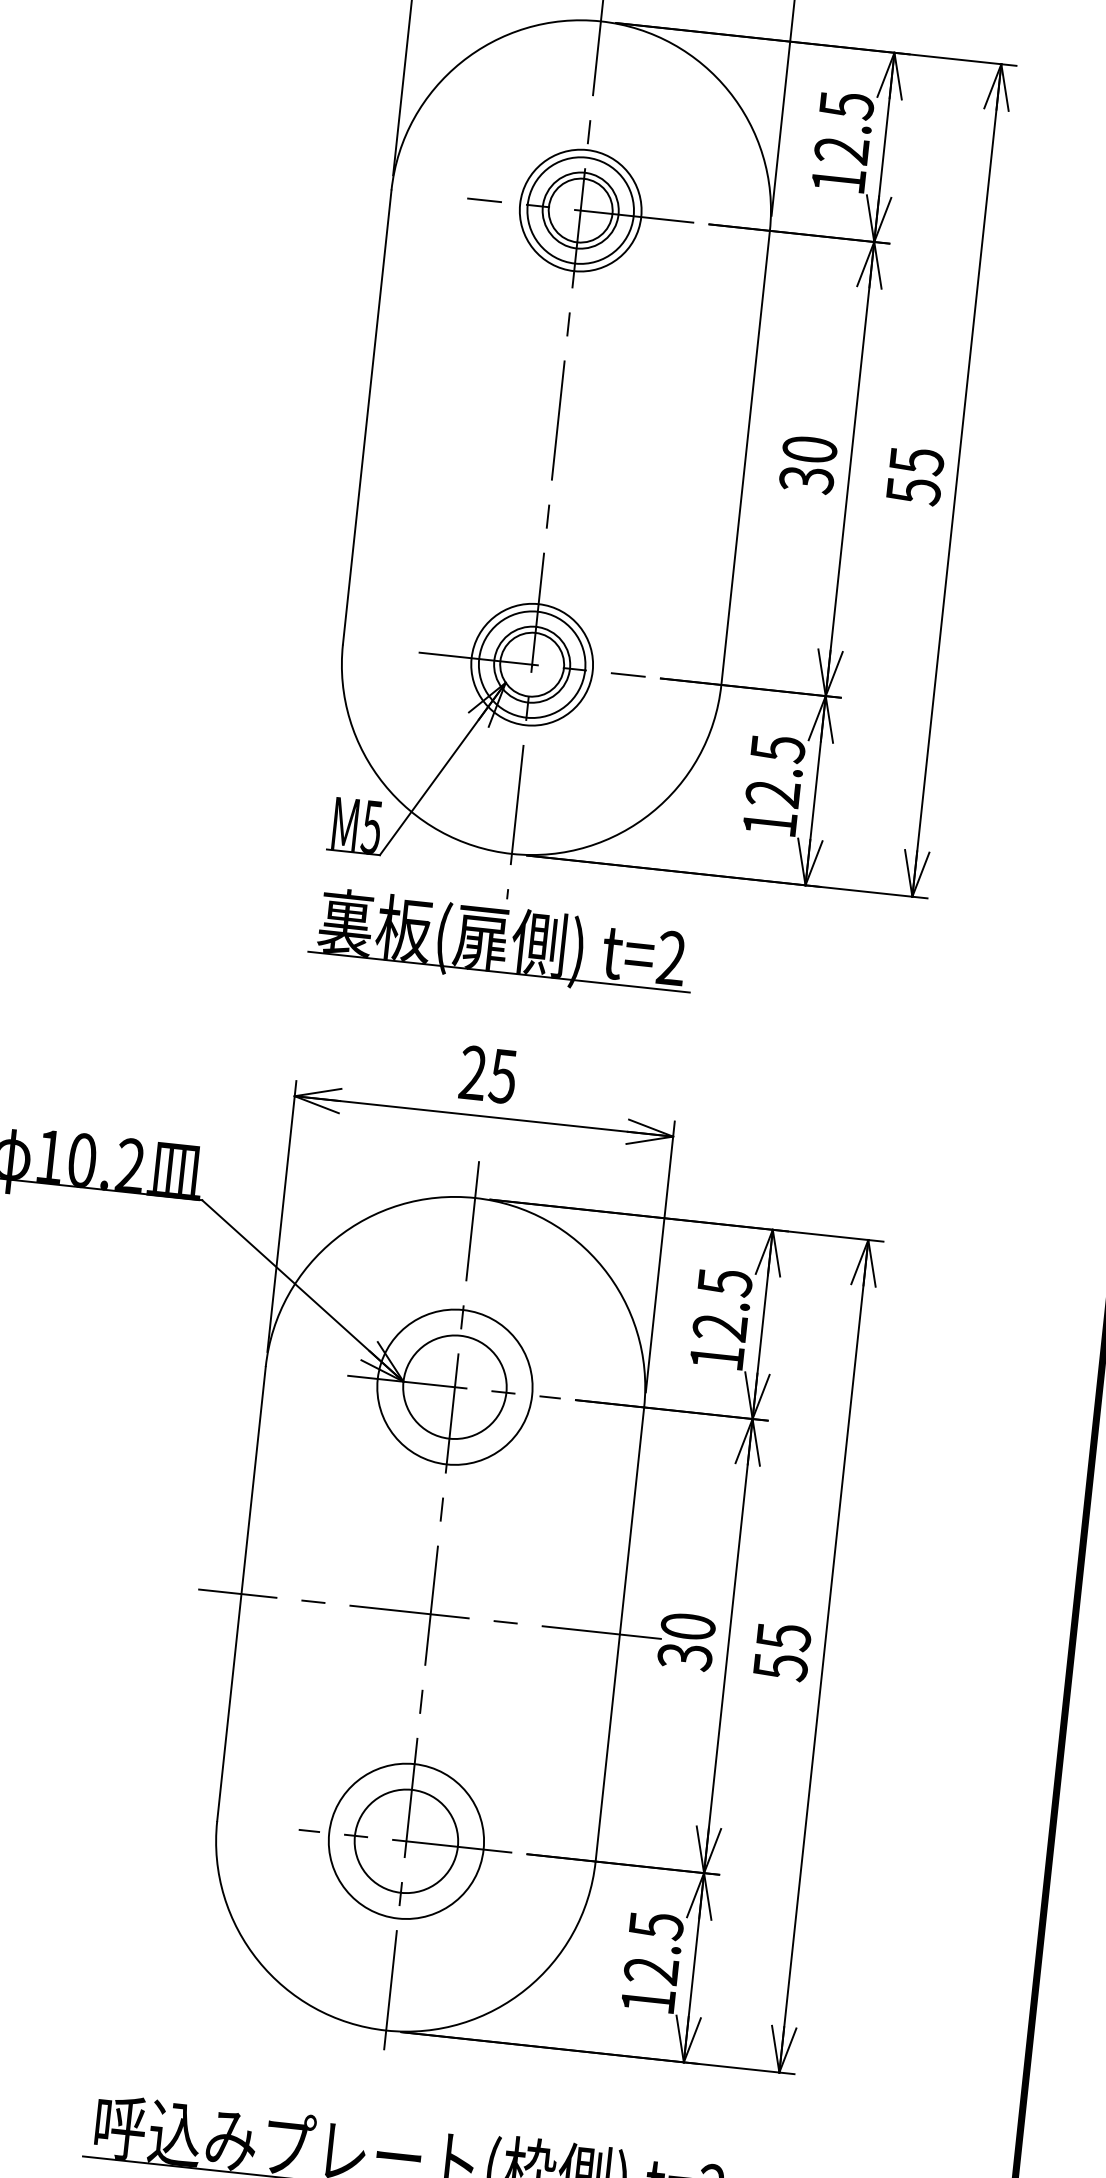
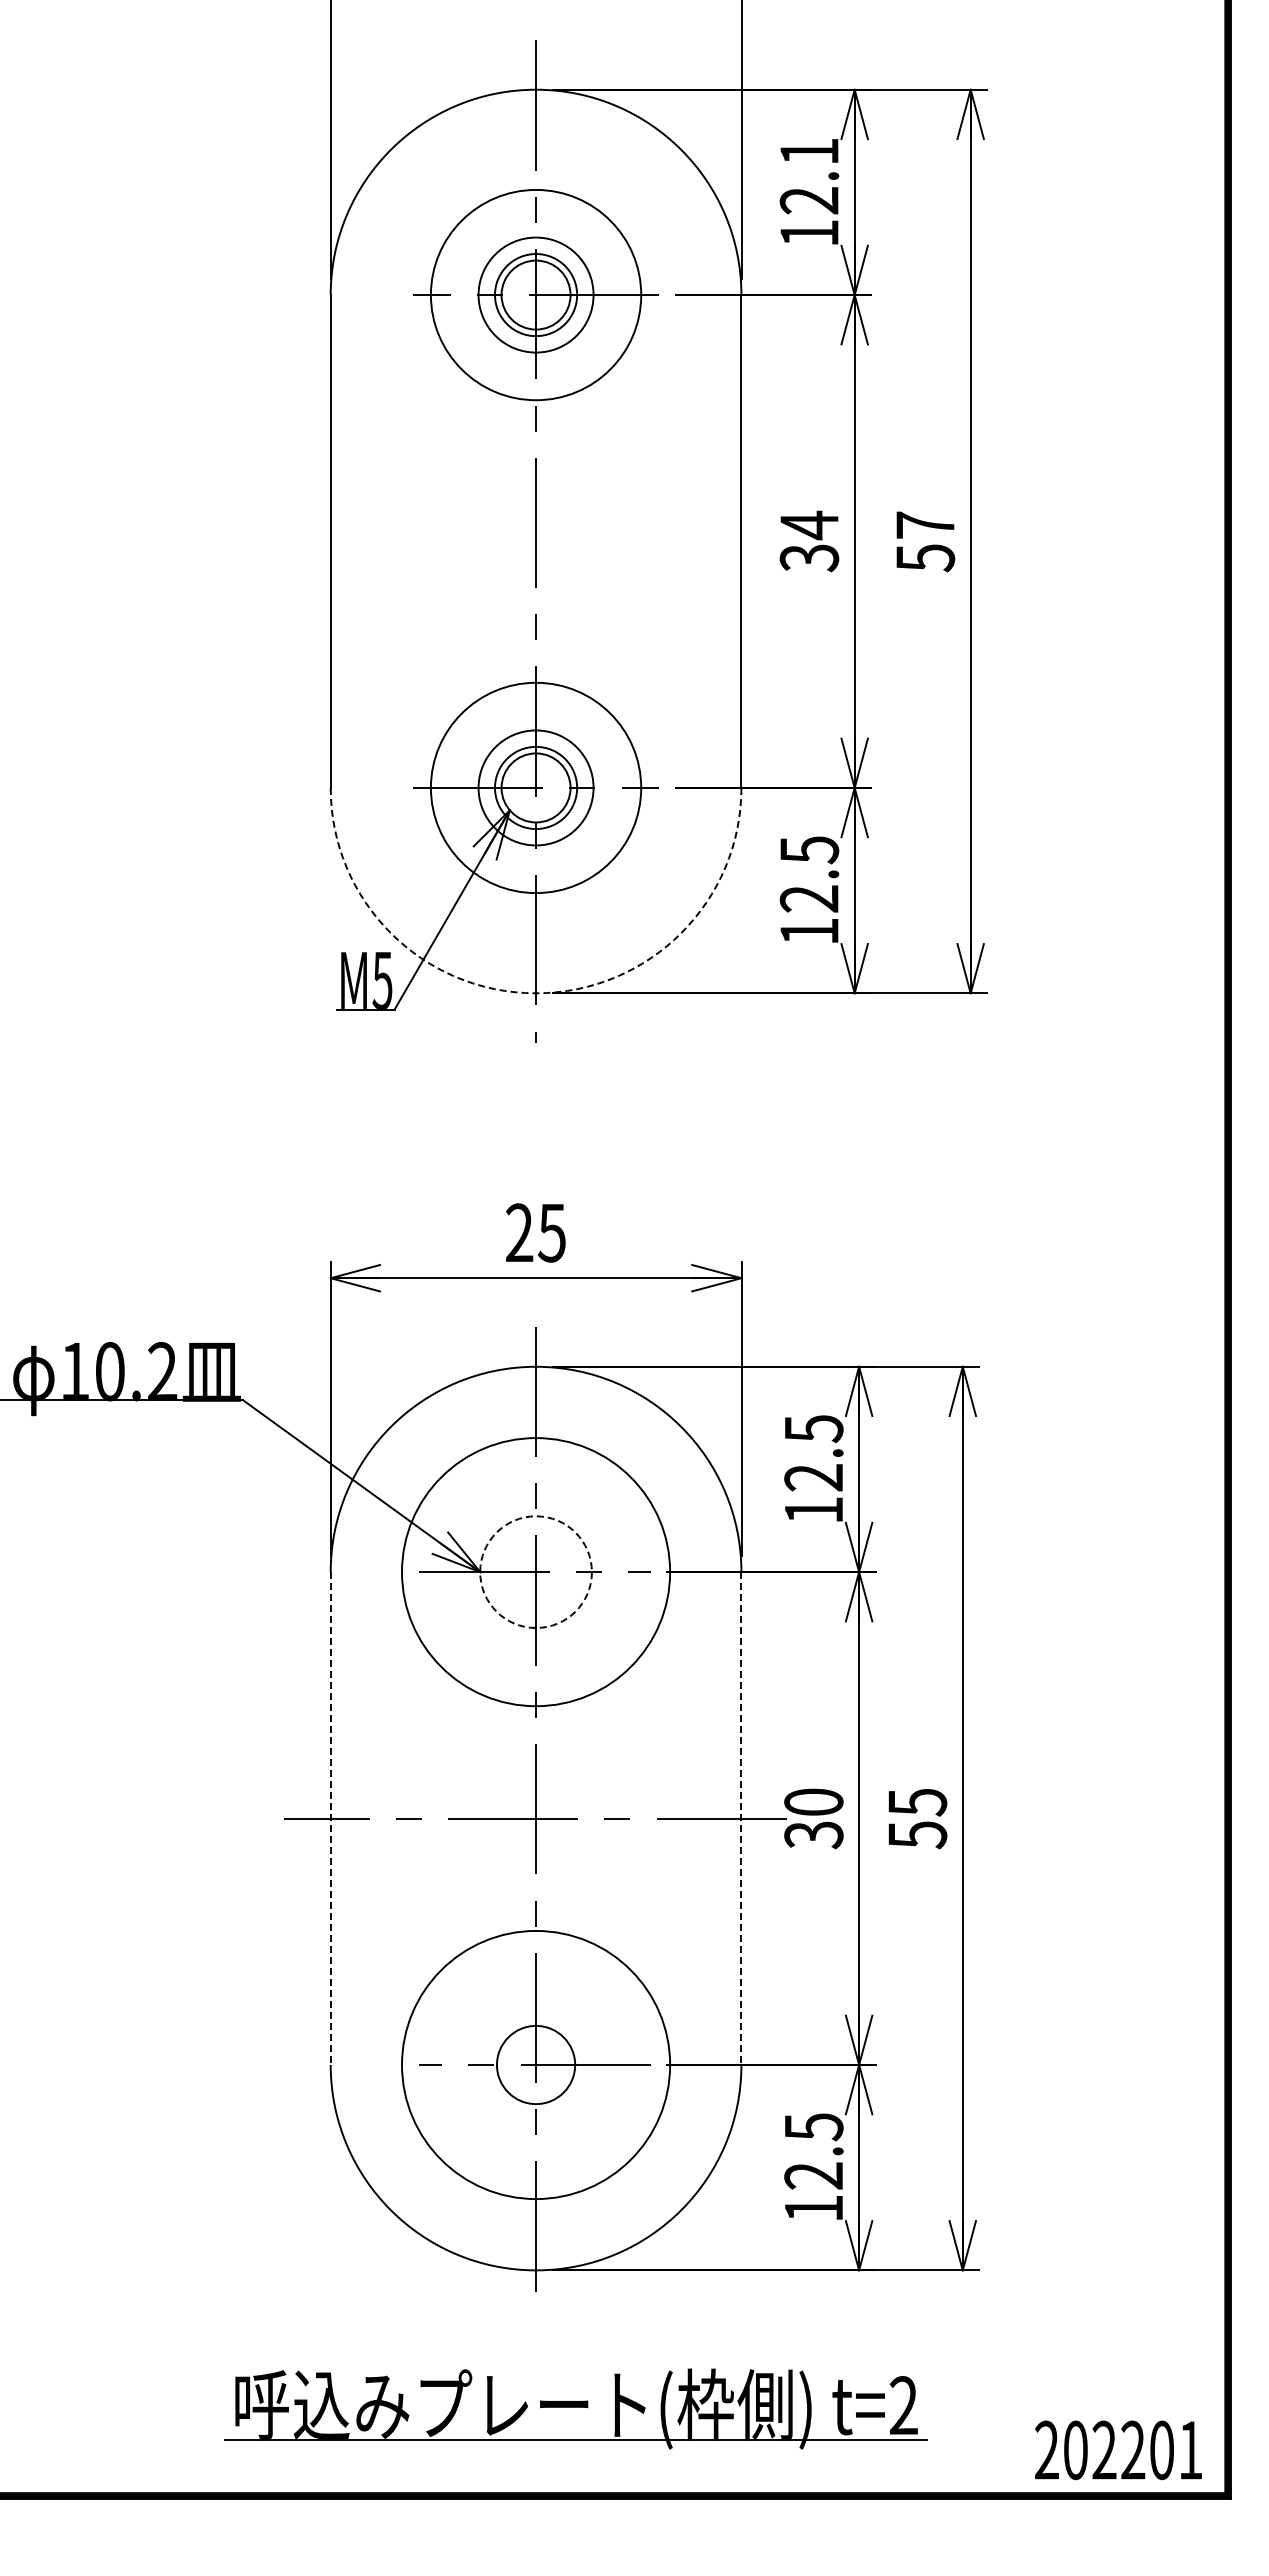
text: (846, 106) -> (809, 152), 12.5 -> 12.1
circle: (580, 210) -> (535, 294), size x1.6
text: (809, 449) -> (809, 525), 30 -> 34
text: (916, 461) -> (925, 525), 55 -> 57
circle: (531, 664) -> (535, 787), size x1.6
arc: (512, 854) -> (536, 993), solid -> dashed
part: (501, 942) -> (535, 1089), removed
circle: (454, 1386) -> (535, 1571), size x1.6
circle: (454, 1387) -> (535, 1572), solid -> dashed
line: (241, 1594) -> (330, 1819), solid -> dashed
line: (619, 1635) -> (741, 1819), solid -> dashed
circle: (405, 1840) -> (535, 2064), size x0.7
circle: (405, 1840) -> (535, 2064), size x1.6

